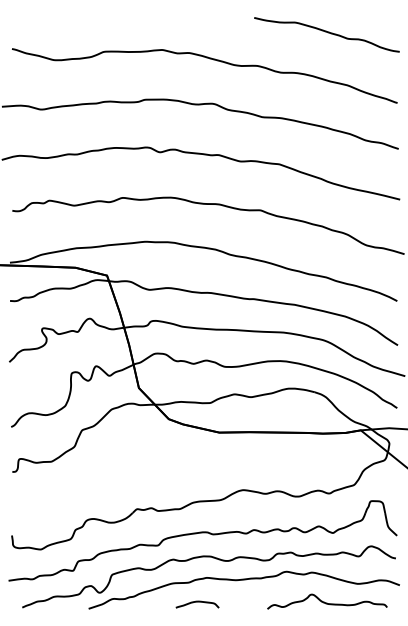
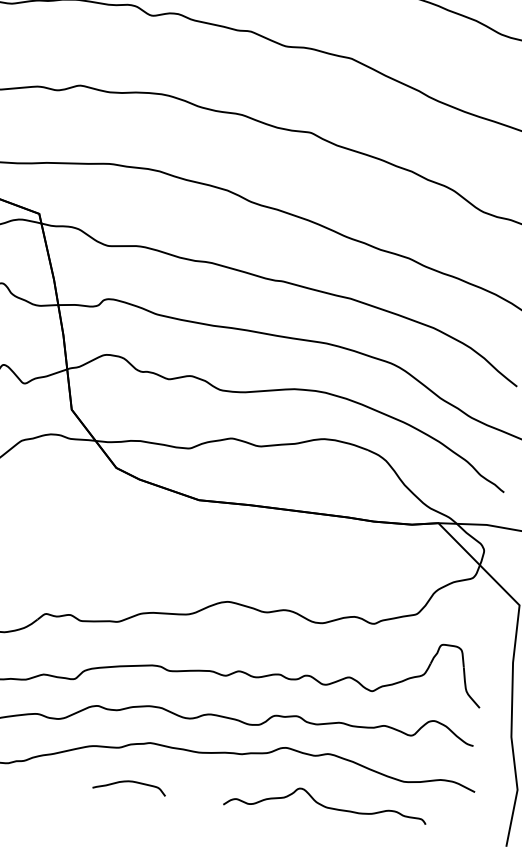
curve: (327, 602) -> (325, 804), moved

